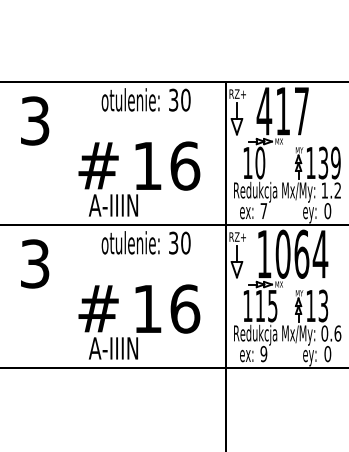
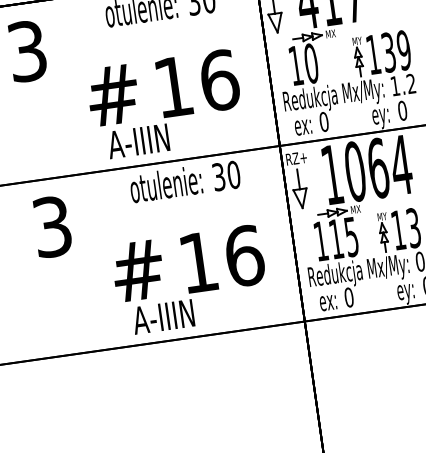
text: (263, 211) -> (323, 122), 7 -> 0
text: (263, 354) -> (348, 298), 9 -> 0

